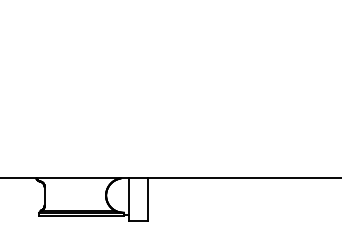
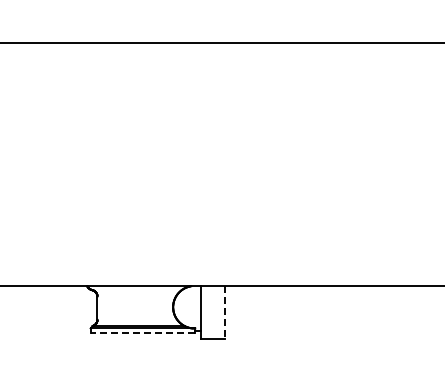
line: (147, 200) -> (224, 313), solid -> dashed
line: (81, 216) -> (142, 332), solid -> dashed

